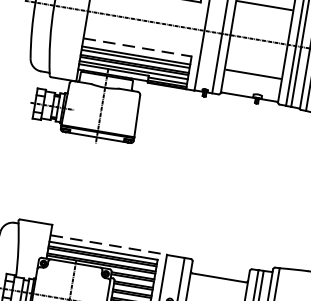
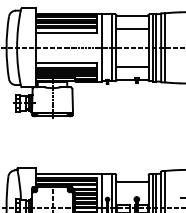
line: (139, 48) -> (67, 63), dashed -> solid
line: (108, 244) -> (68, 173), dashed -> solid

